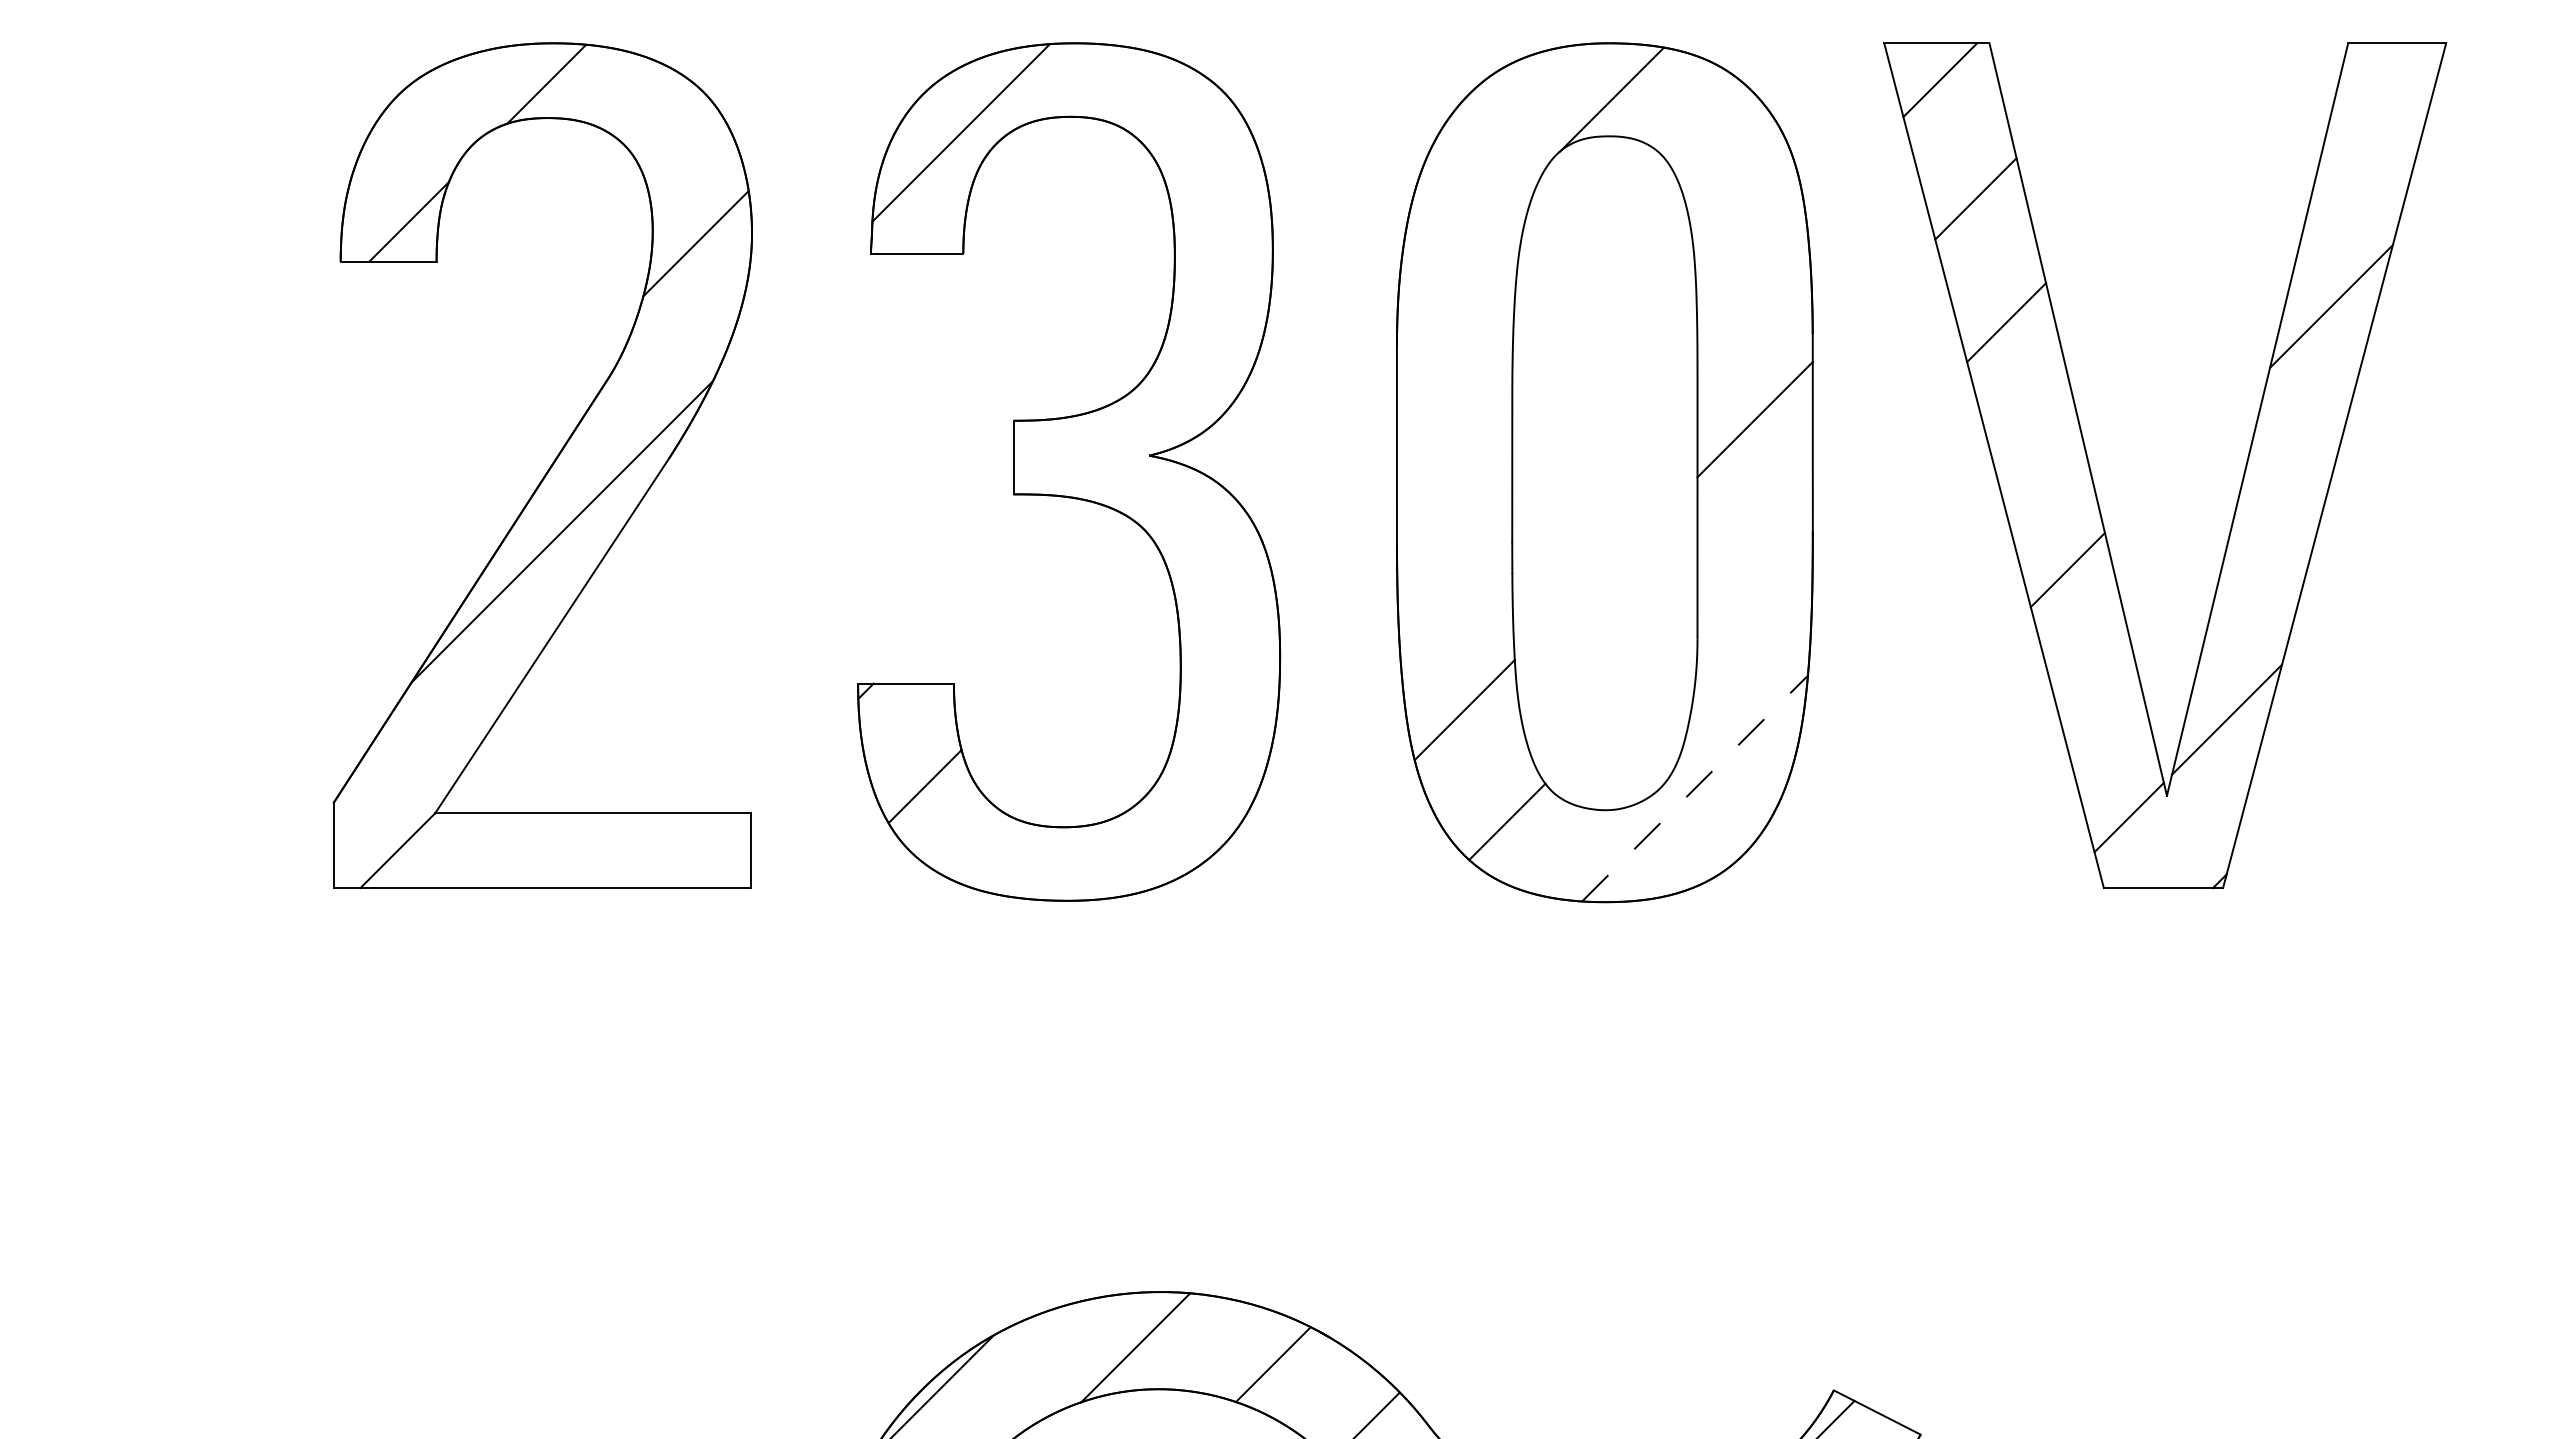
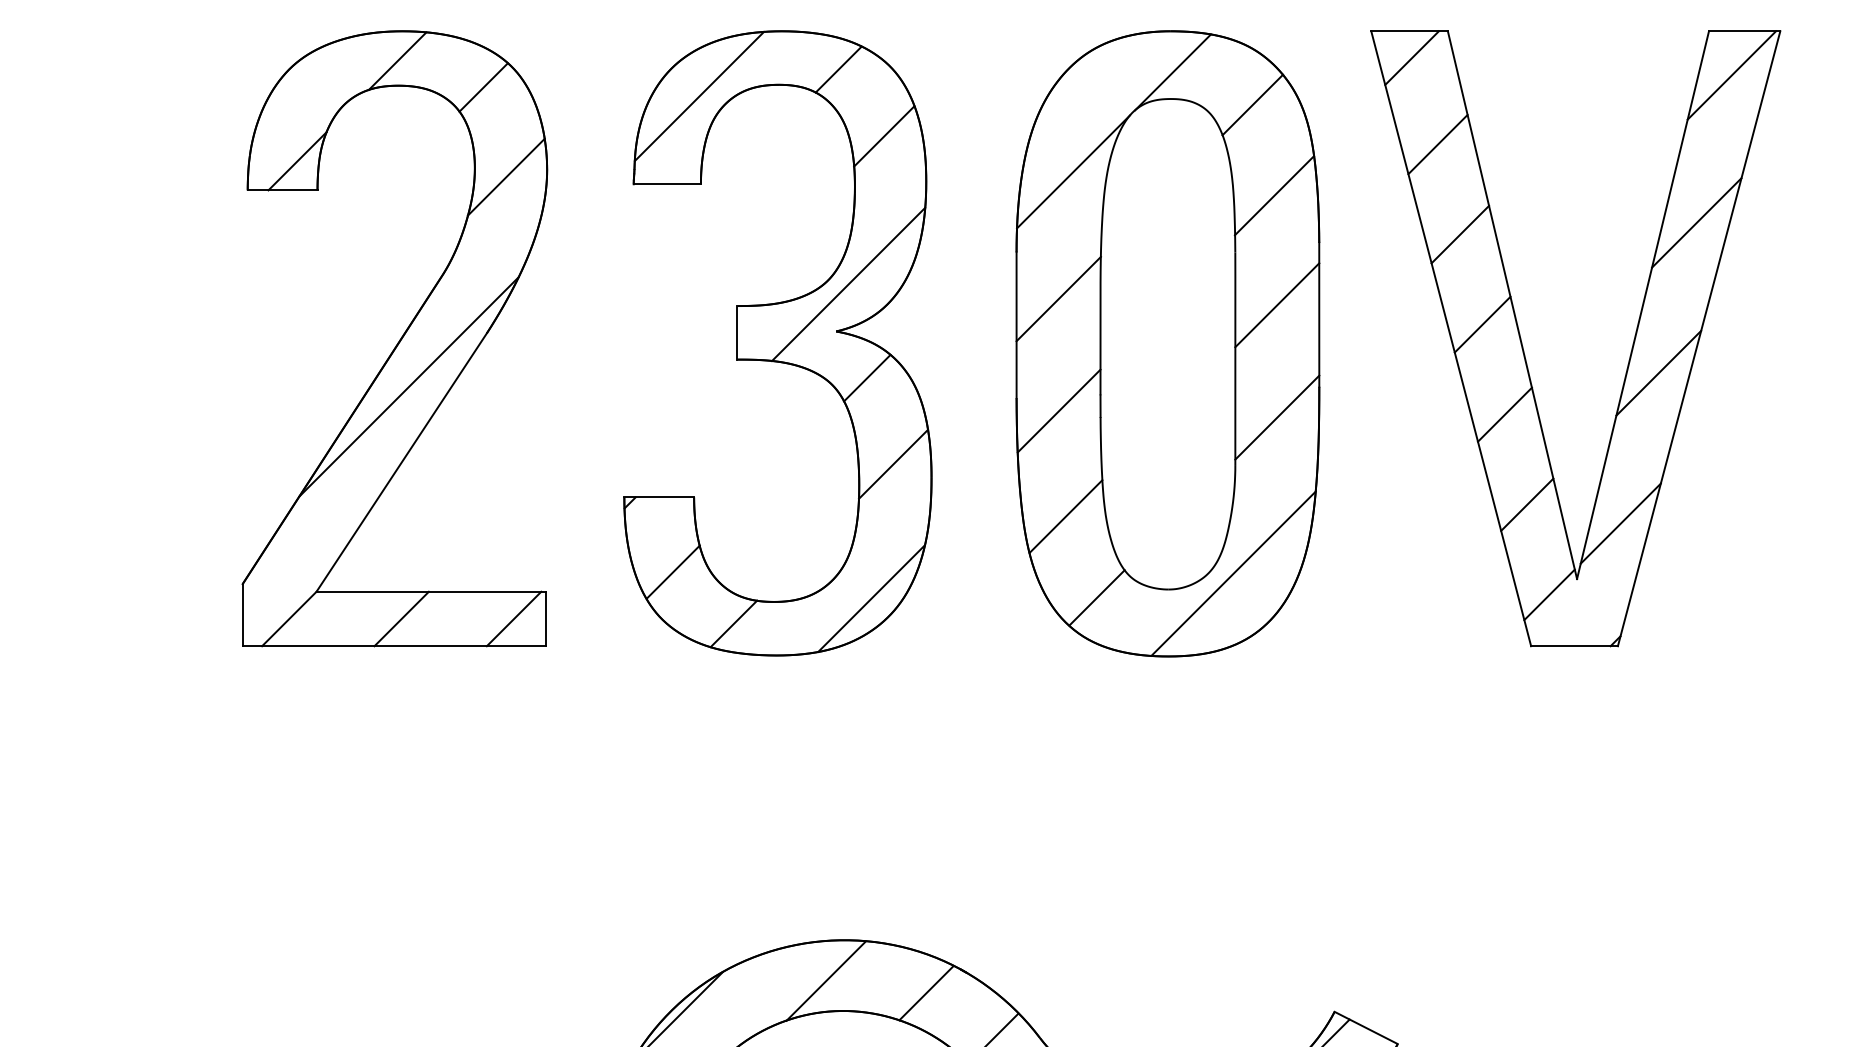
line: (1152, 95) -> (838, 69), added
line: (2379, 103) -> (1731, 75), added
line: (664, 120) -> (483, 87), added
line: (1720, 144) -> (1252, 104), added
line: (1214, 187) -> (883, 136), added
line: (1474, 236) -> (1073, 171), added
line: (1750, 268) -> (1273, 195), added
line: (1165, 390) -> (848, 284), added
line: (1454, 411) -> (1058, 299), added
line: (2036, 446) -> (1482, 324), added
line: (2279, 512) -> (1658, 372), added
line: (1191, 519) -> (867, 377), added
line: (1455, 564) -> (1059, 410), added
line: (1754, 573) -> (1276, 417), added
line: (1227, 637) -> (893, 463), added
line: (2098, 693) -> (1527, 504), added
line: (1695, 788) -> (1233, 573), dashed -> solid
line: (1197, 822) -> (871, 598), added
line: (551, 850) -> (401, 618), added
line: (706, 850) -> (514, 618), added
line: (1008, 857) -> (733, 623), added

